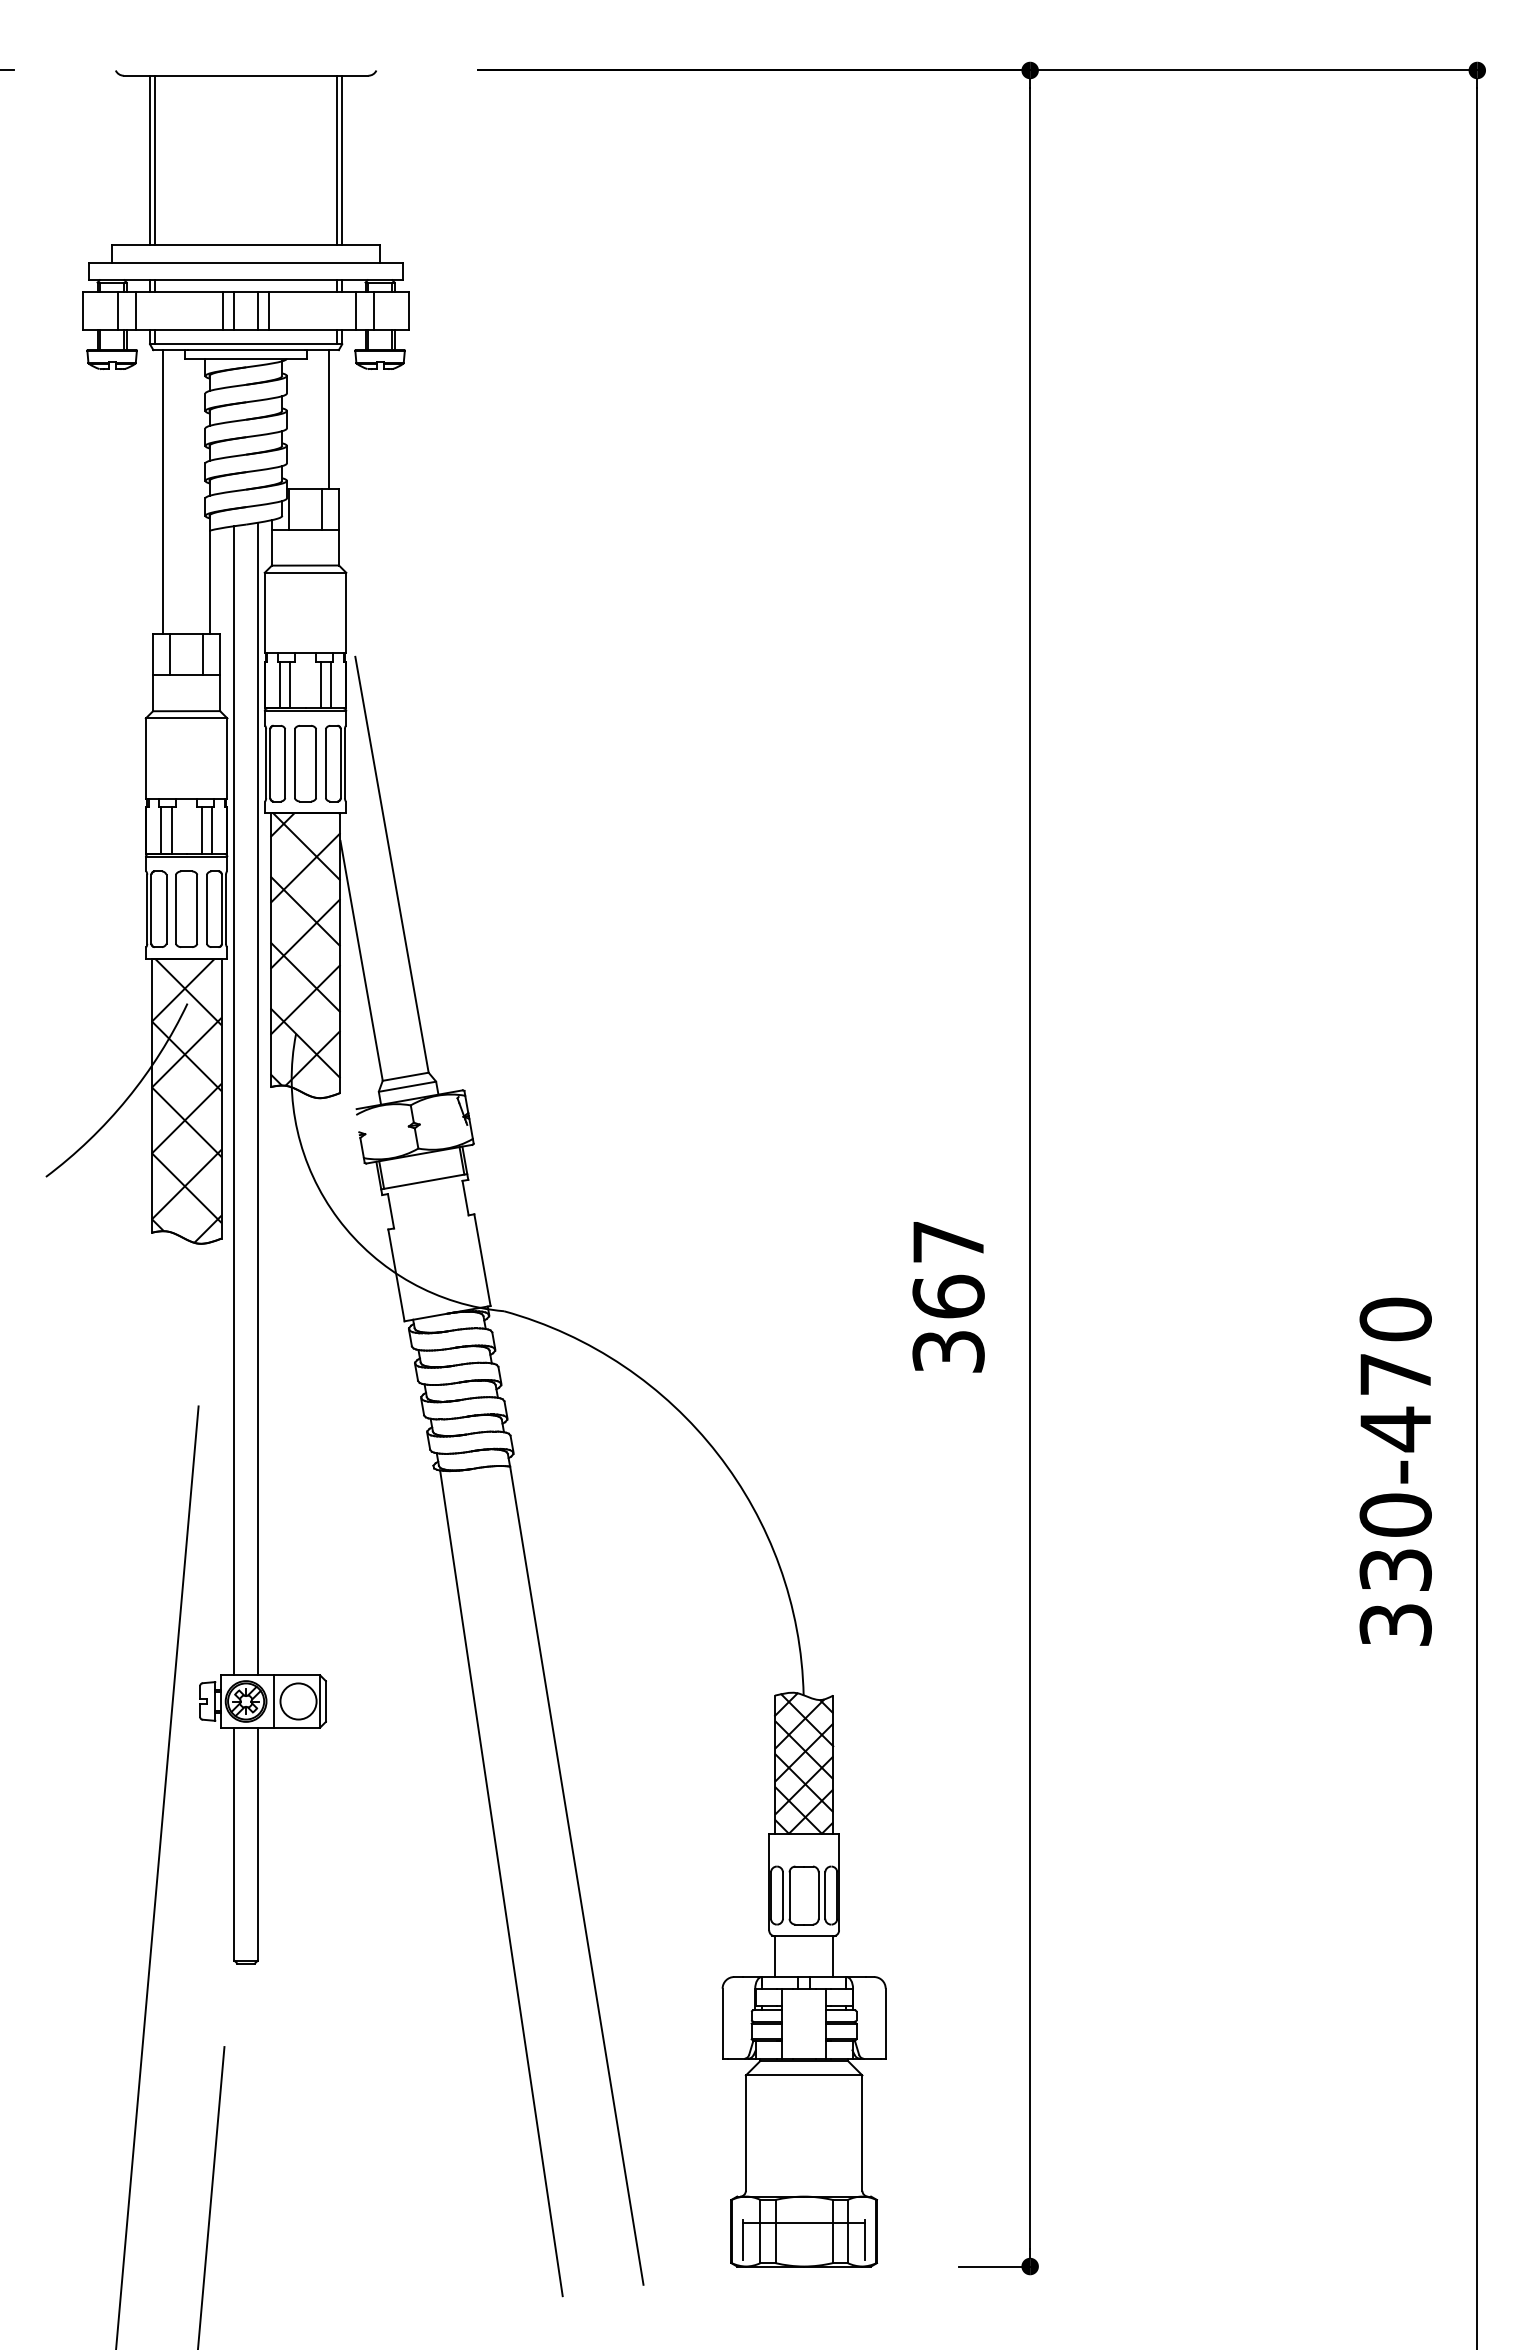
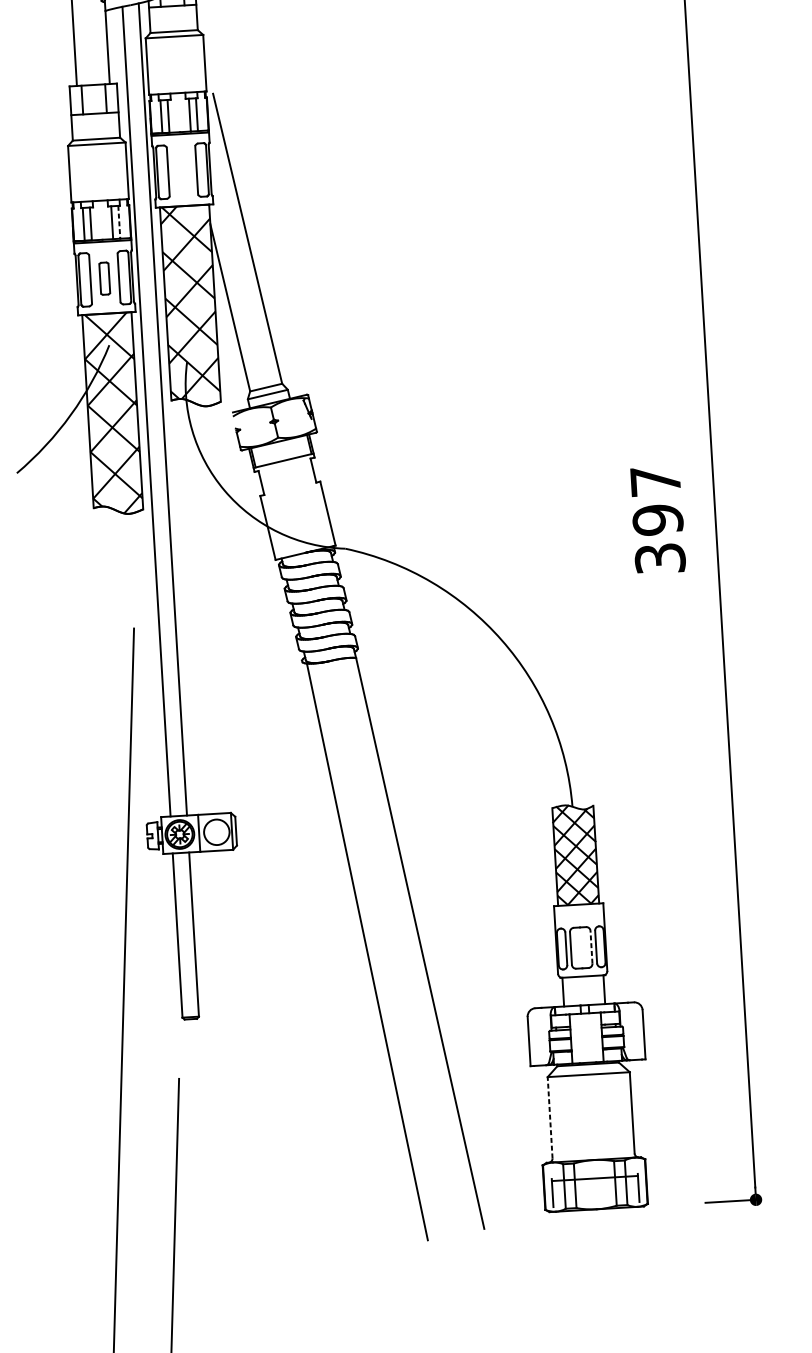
part: (305, 763) -> (182, 171), removed
line: (211, 831) -> (119, 222), solid -> dashed
part: (186, 908) -> (104, 278), size x0.6
text: (948, 1296) -> (657, 519), 367 -> 397
line: (818, 1895) -> (591, 947), solid -> dashed
line: (745, 2133) -> (549, 1118), solid -> dashed

